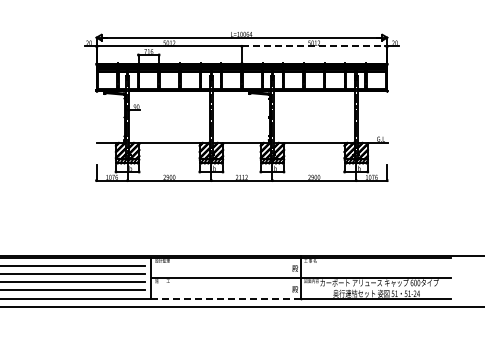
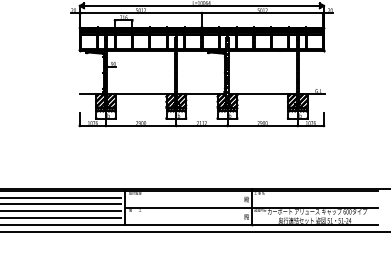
line: (314, 46) -> (262, 13), dashed -> solid
line: (226, 298) -> (188, 224), dashed -> solid

